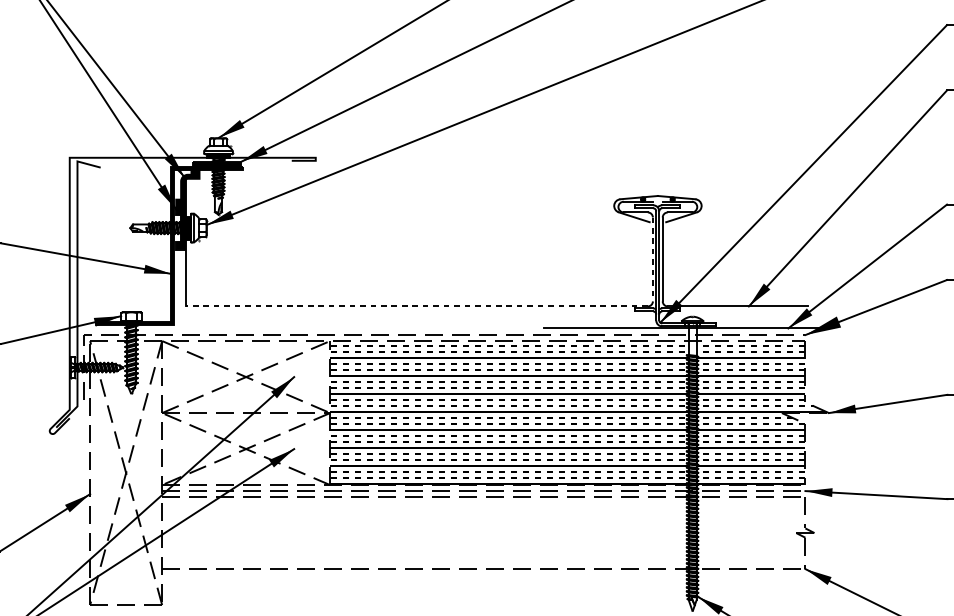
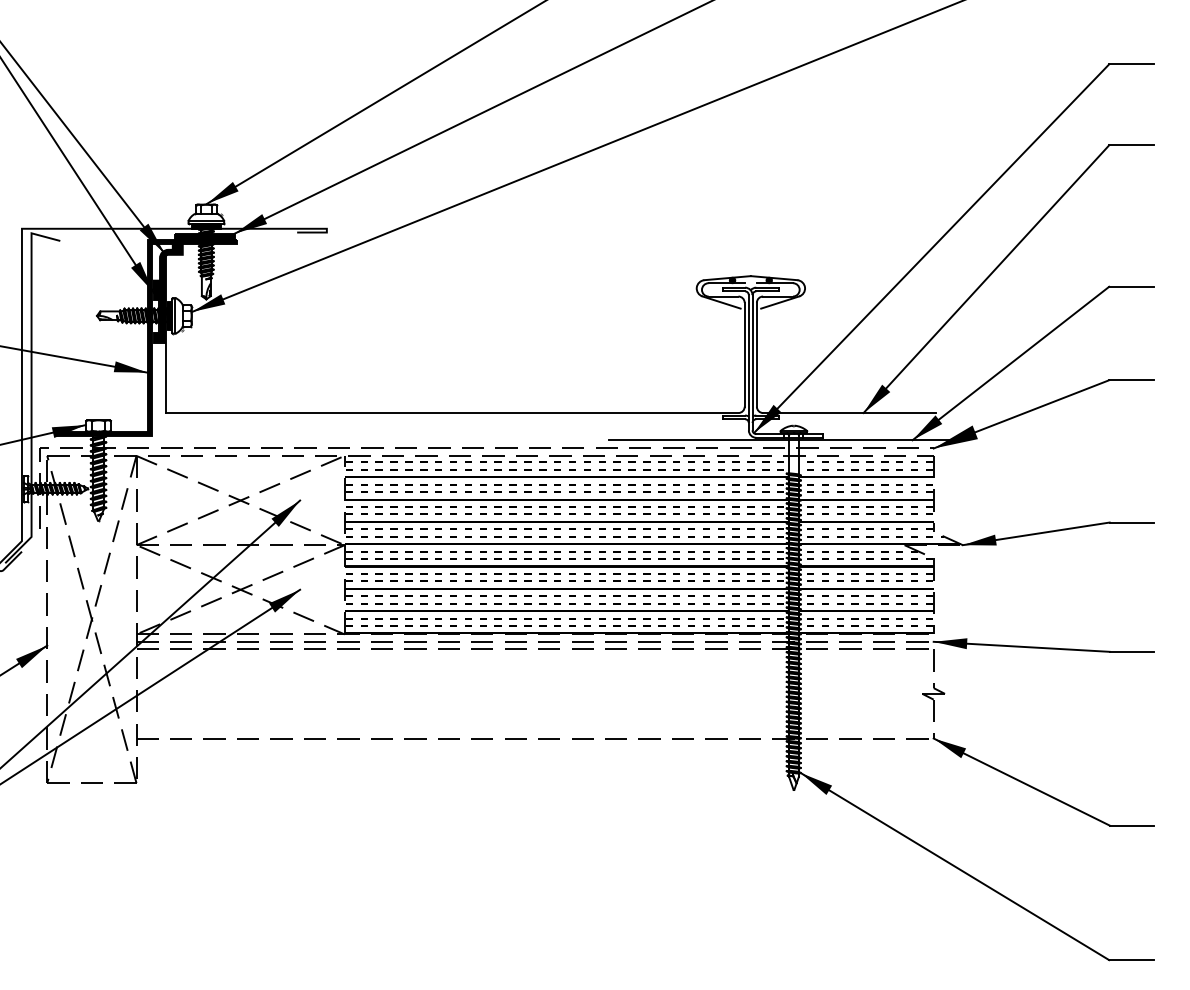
line: (652, 259) -> (744, 354), dashed -> solid
line: (416, 306) -> (451, 413), dashed -> solid

